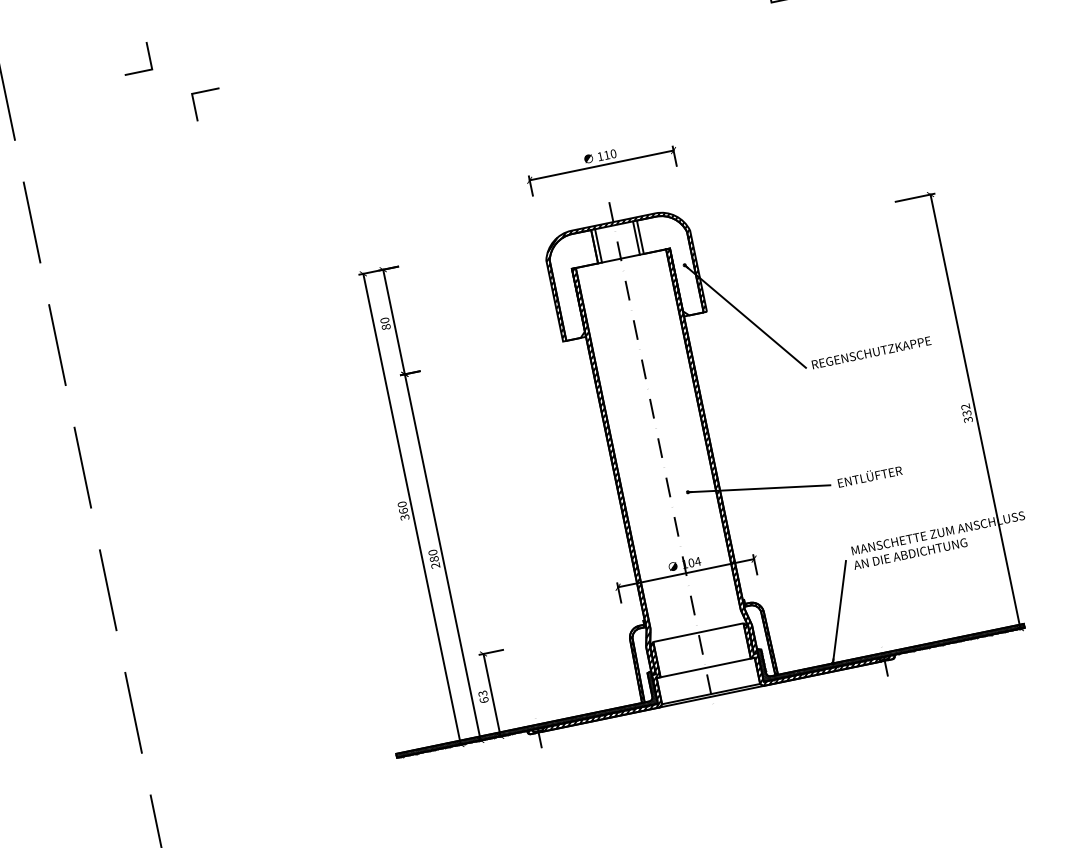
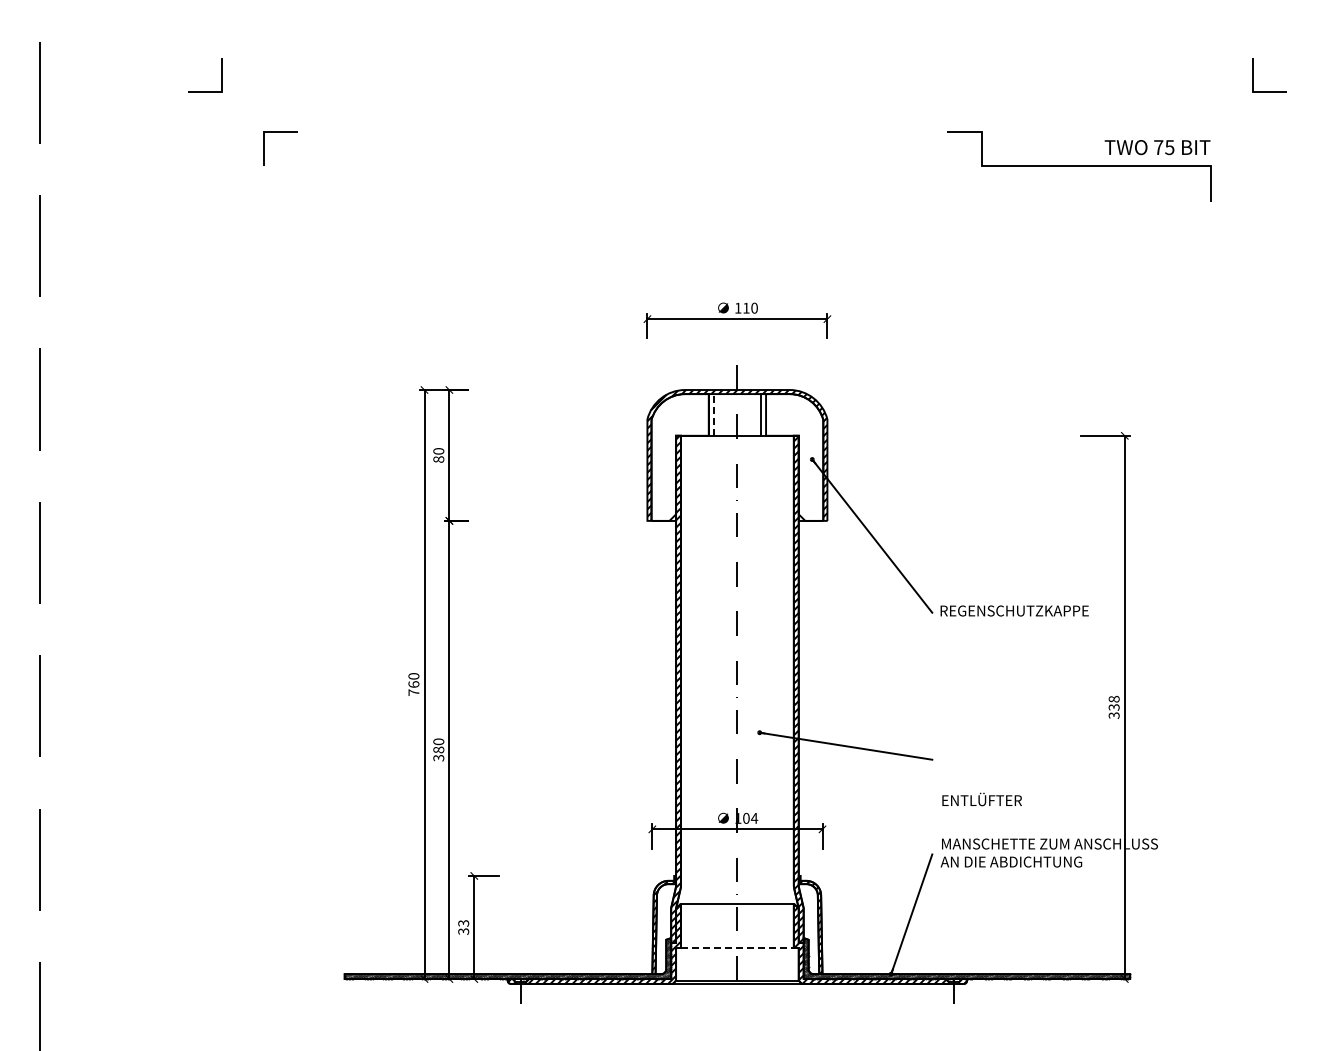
line: (598, 245) -> (713, 414), solid -> dashed
text: (964, 406) -> (1113, 698), 332 -> 338
text: (869, 476) -> (981, 799), moved
text: (404, 517) -> (413, 692), 360 -> 760
text: (436, 565) -> (439, 757), 280 -> 380
line: (705, 667) -> (737, 947), solid -> dashed
text: (484, 700) -> (463, 931), 63 -> 33

